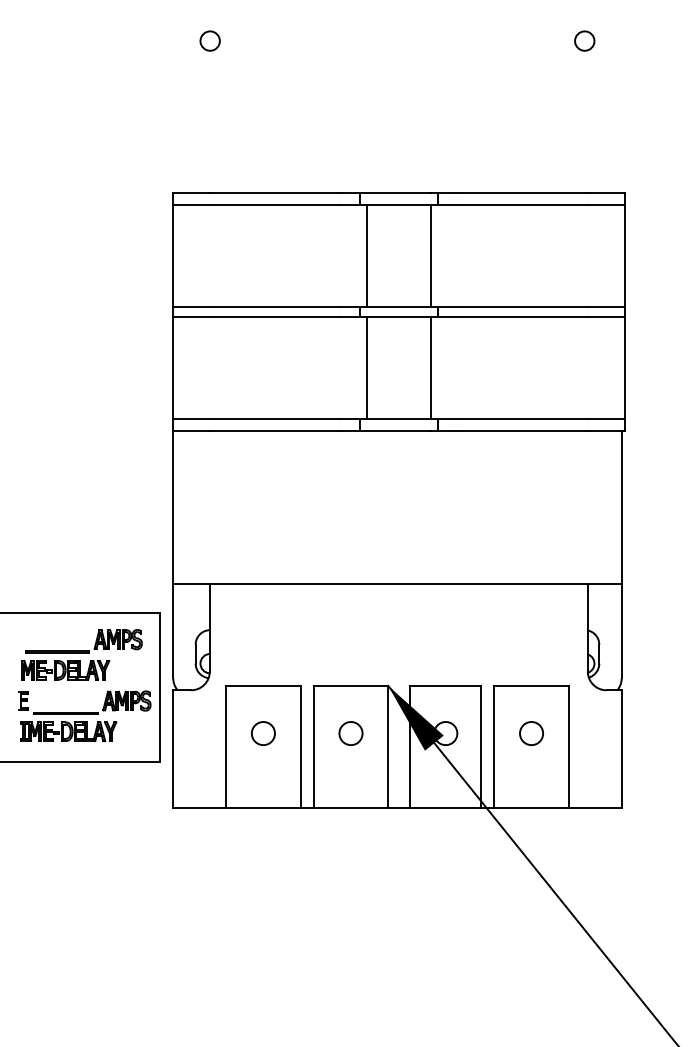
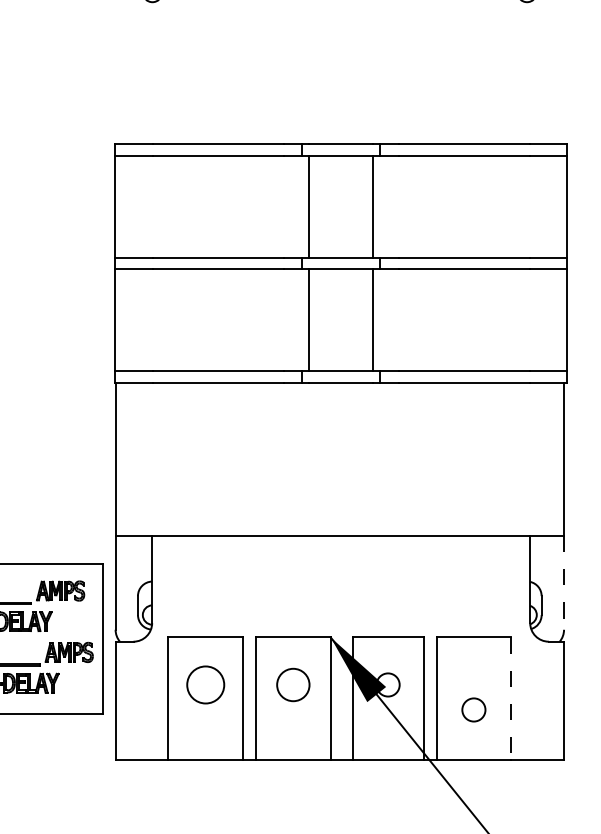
line: (621, 631) -> (563, 582), solid -> dashed
circle: (262, 733) -> (204, 684), size x1.6
circle: (350, 733) -> (292, 684), size x1.4
circle: (531, 733) -> (473, 709), moved
line: (568, 747) -> (510, 698), solid -> dashed

